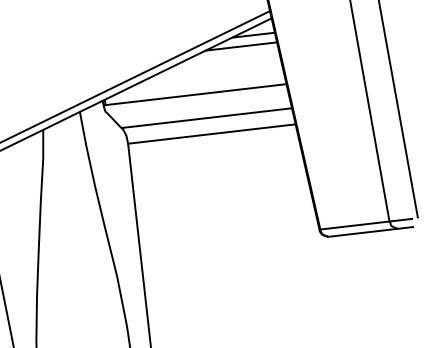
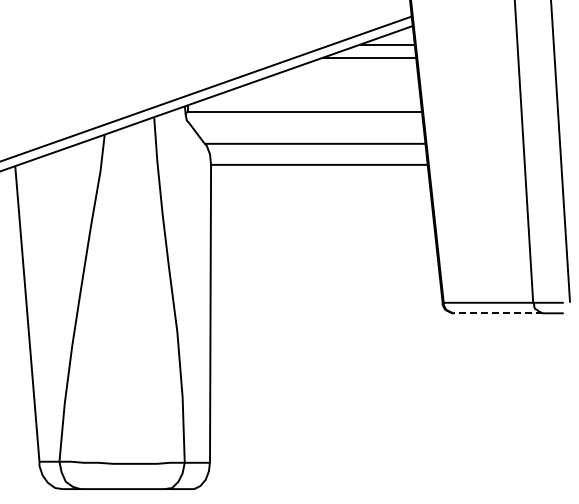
line: (362, 233) -> (497, 313), solid -> dashed

